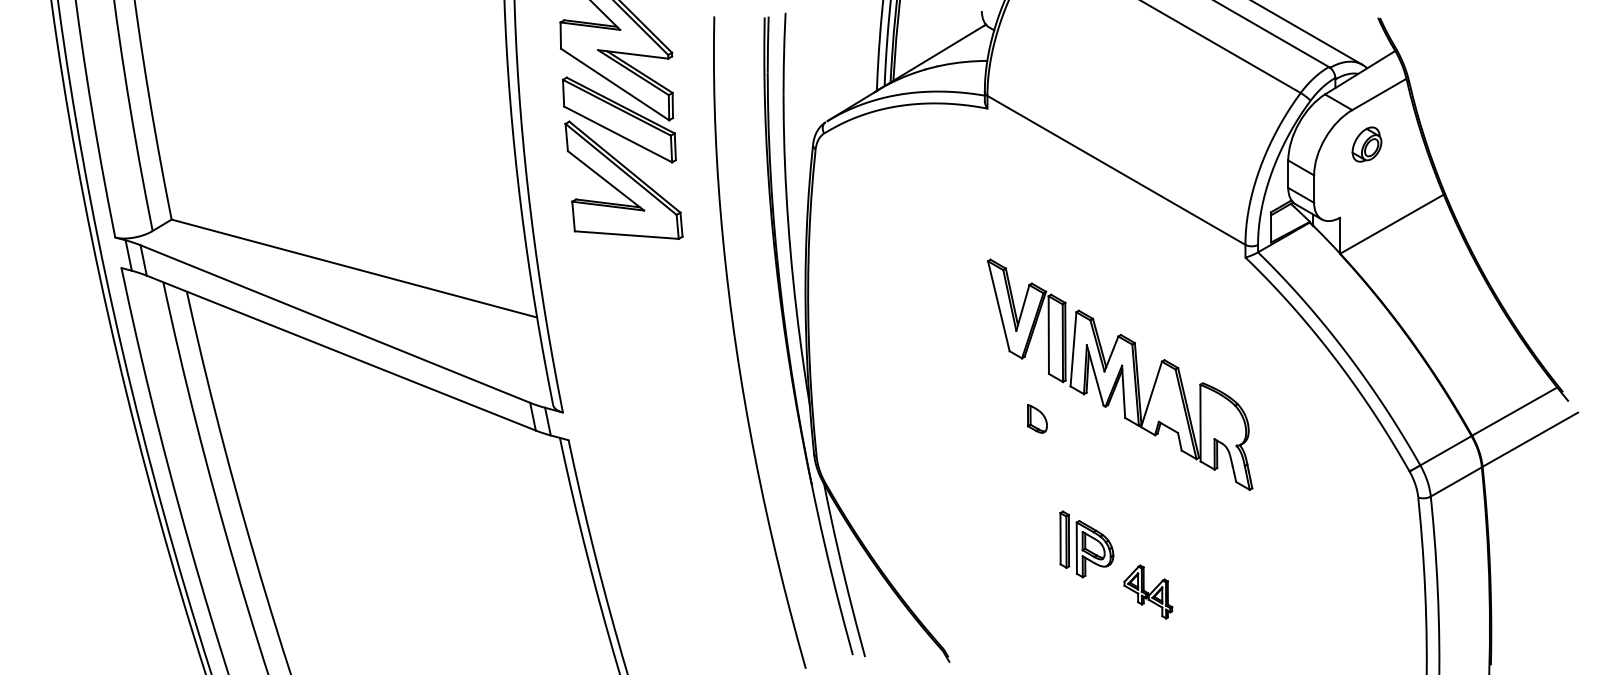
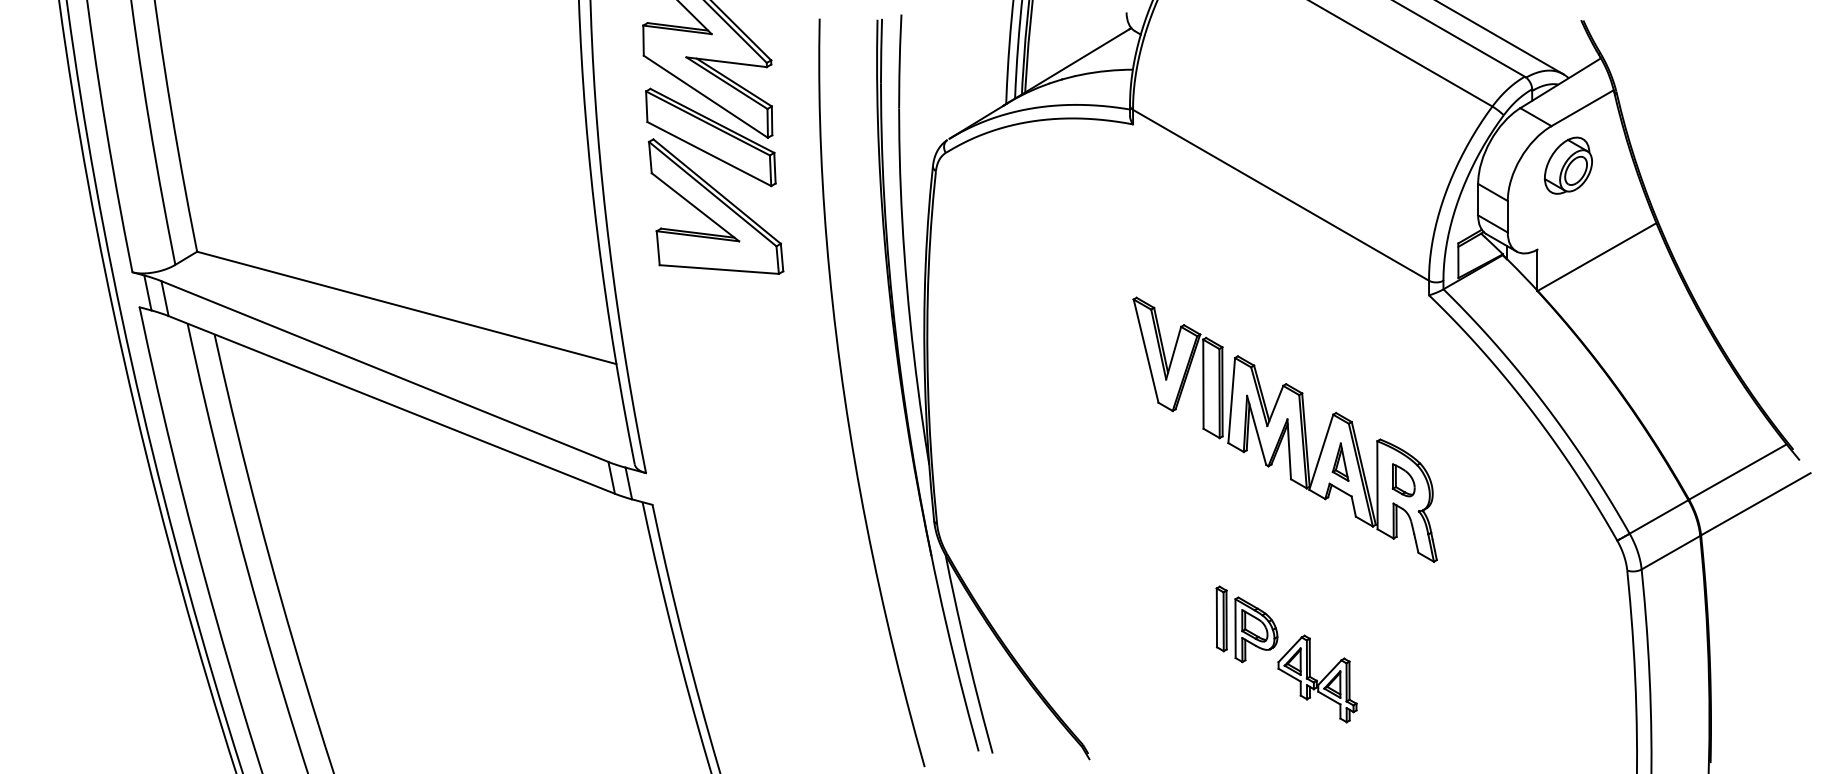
part: (1366, 144) -> (1567, 165), size x1.43
part: (1168, 402) -> (1340, 461), added
part: (1037, 418) -> (1403, 479), moved
part: (1148, 591) -> (1317, 678), size x1.43

